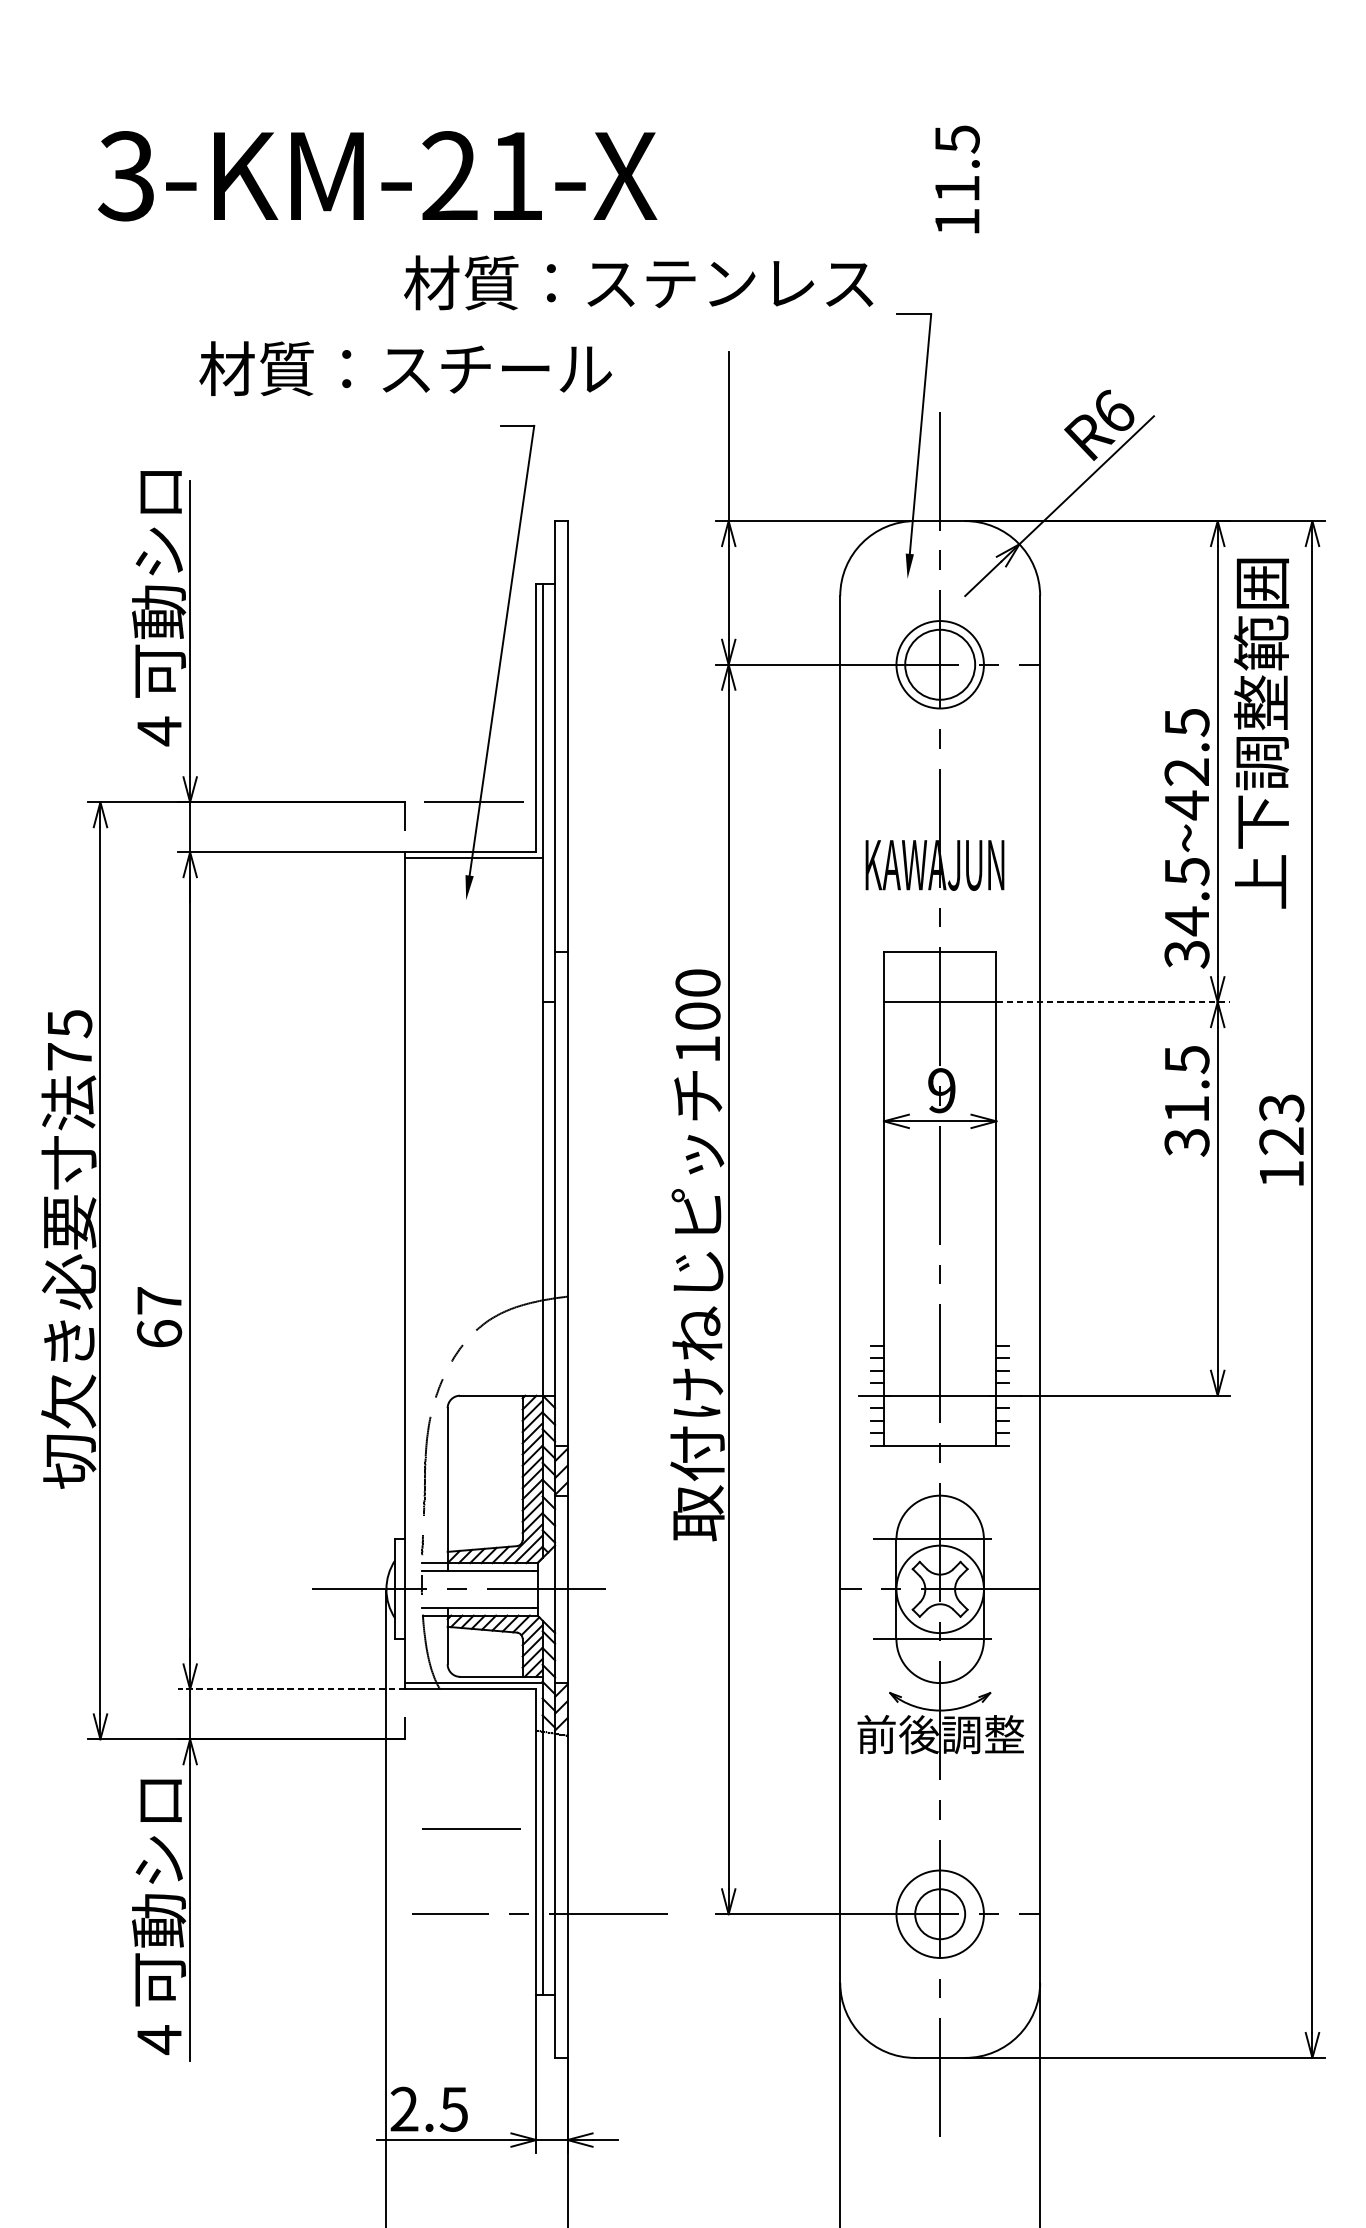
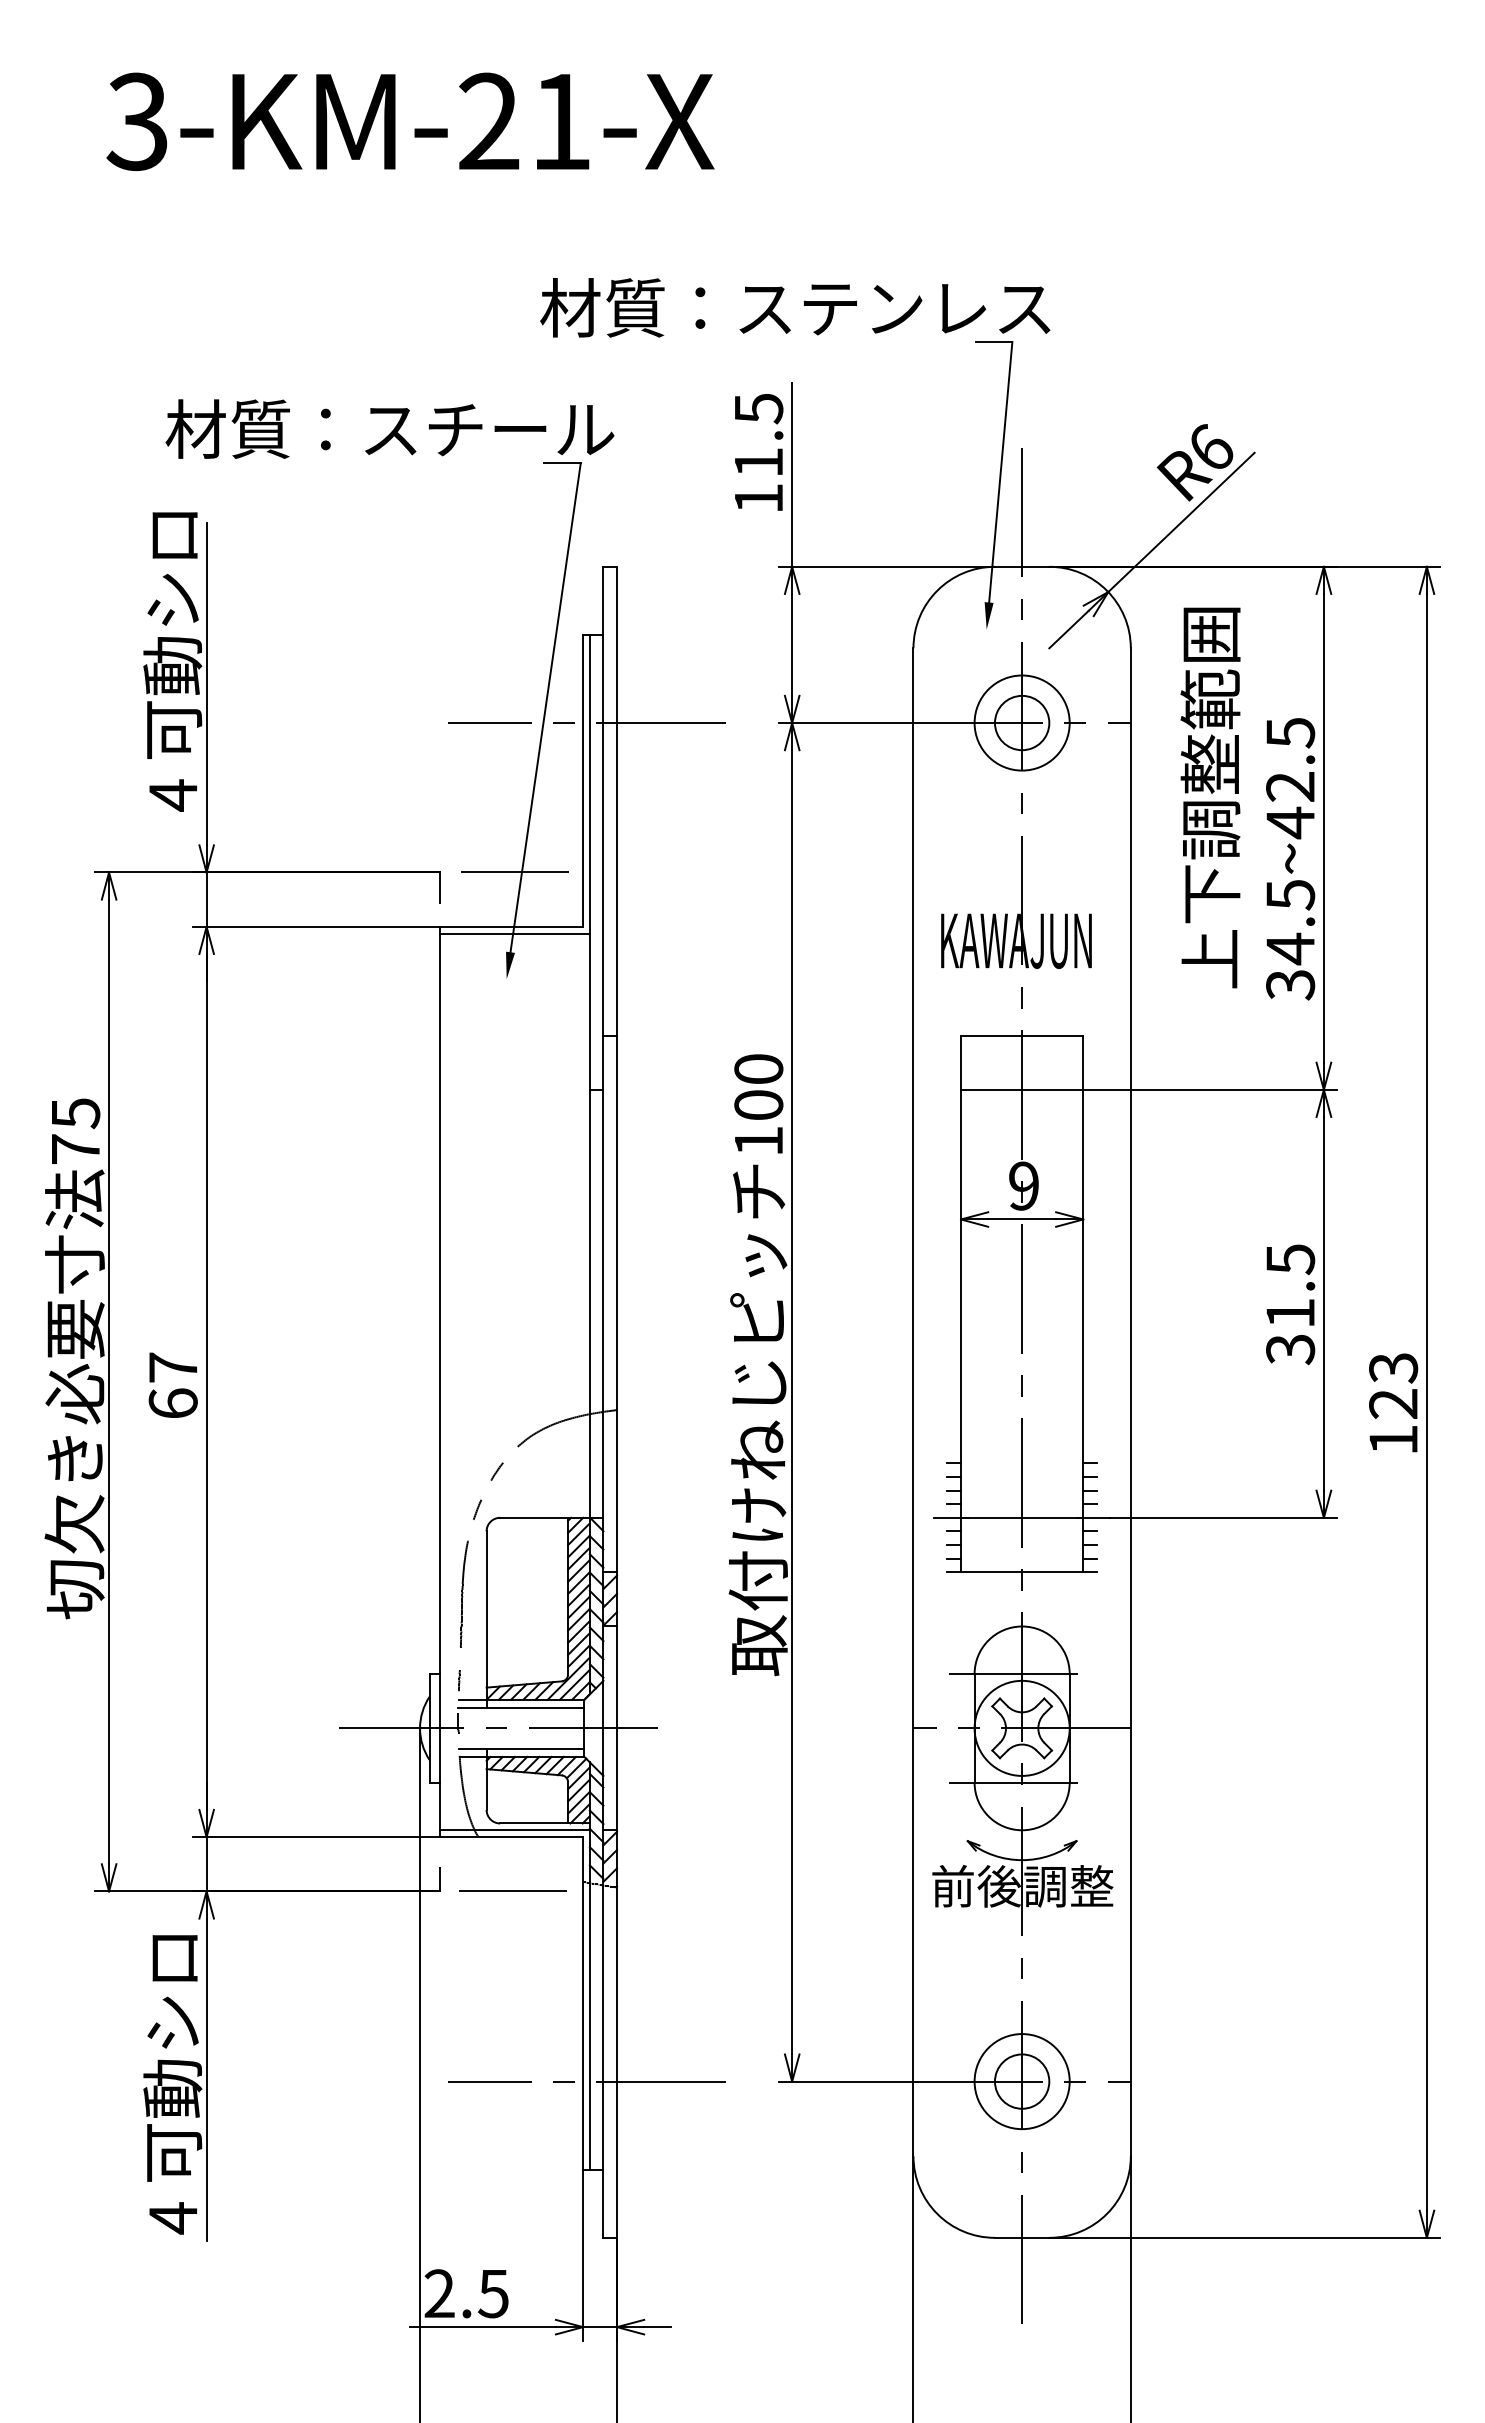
text: (377, 175) -> (410, 121), moved
text: (957, 179) -> (759, 452), moved
text: (638, 282) -> (795, 307), moved
text: (405, 368) -> (389, 428), moved
circle: (939, 664) -> (1021, 722), size x0.71
line: (539, 665) -> (586, 723), added
text: (1261, 733) -> (1210, 797), moved
text: (1186, 839) -> (1290, 859), moved
line: (1113, 1001) -> (1210, 1089), dashed -> solid
text: (1186, 1101) -> (1290, 1304), moved
text: (1281, 1139) -> (1393, 1402), moved
text: (158, 1316) -> (172, 1384), moved
line: (291, 1689) -> (316, 1837), dashed -> solid
line: (471, 1828) -> (512, 1890), moved

